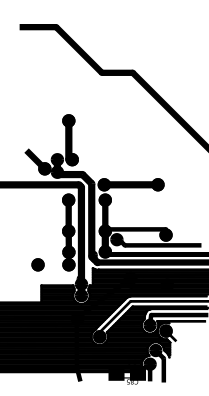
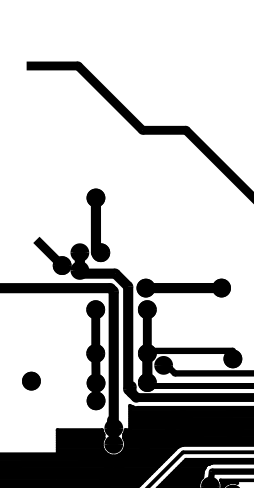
part: (37, 264) -> (30, 380), moved

